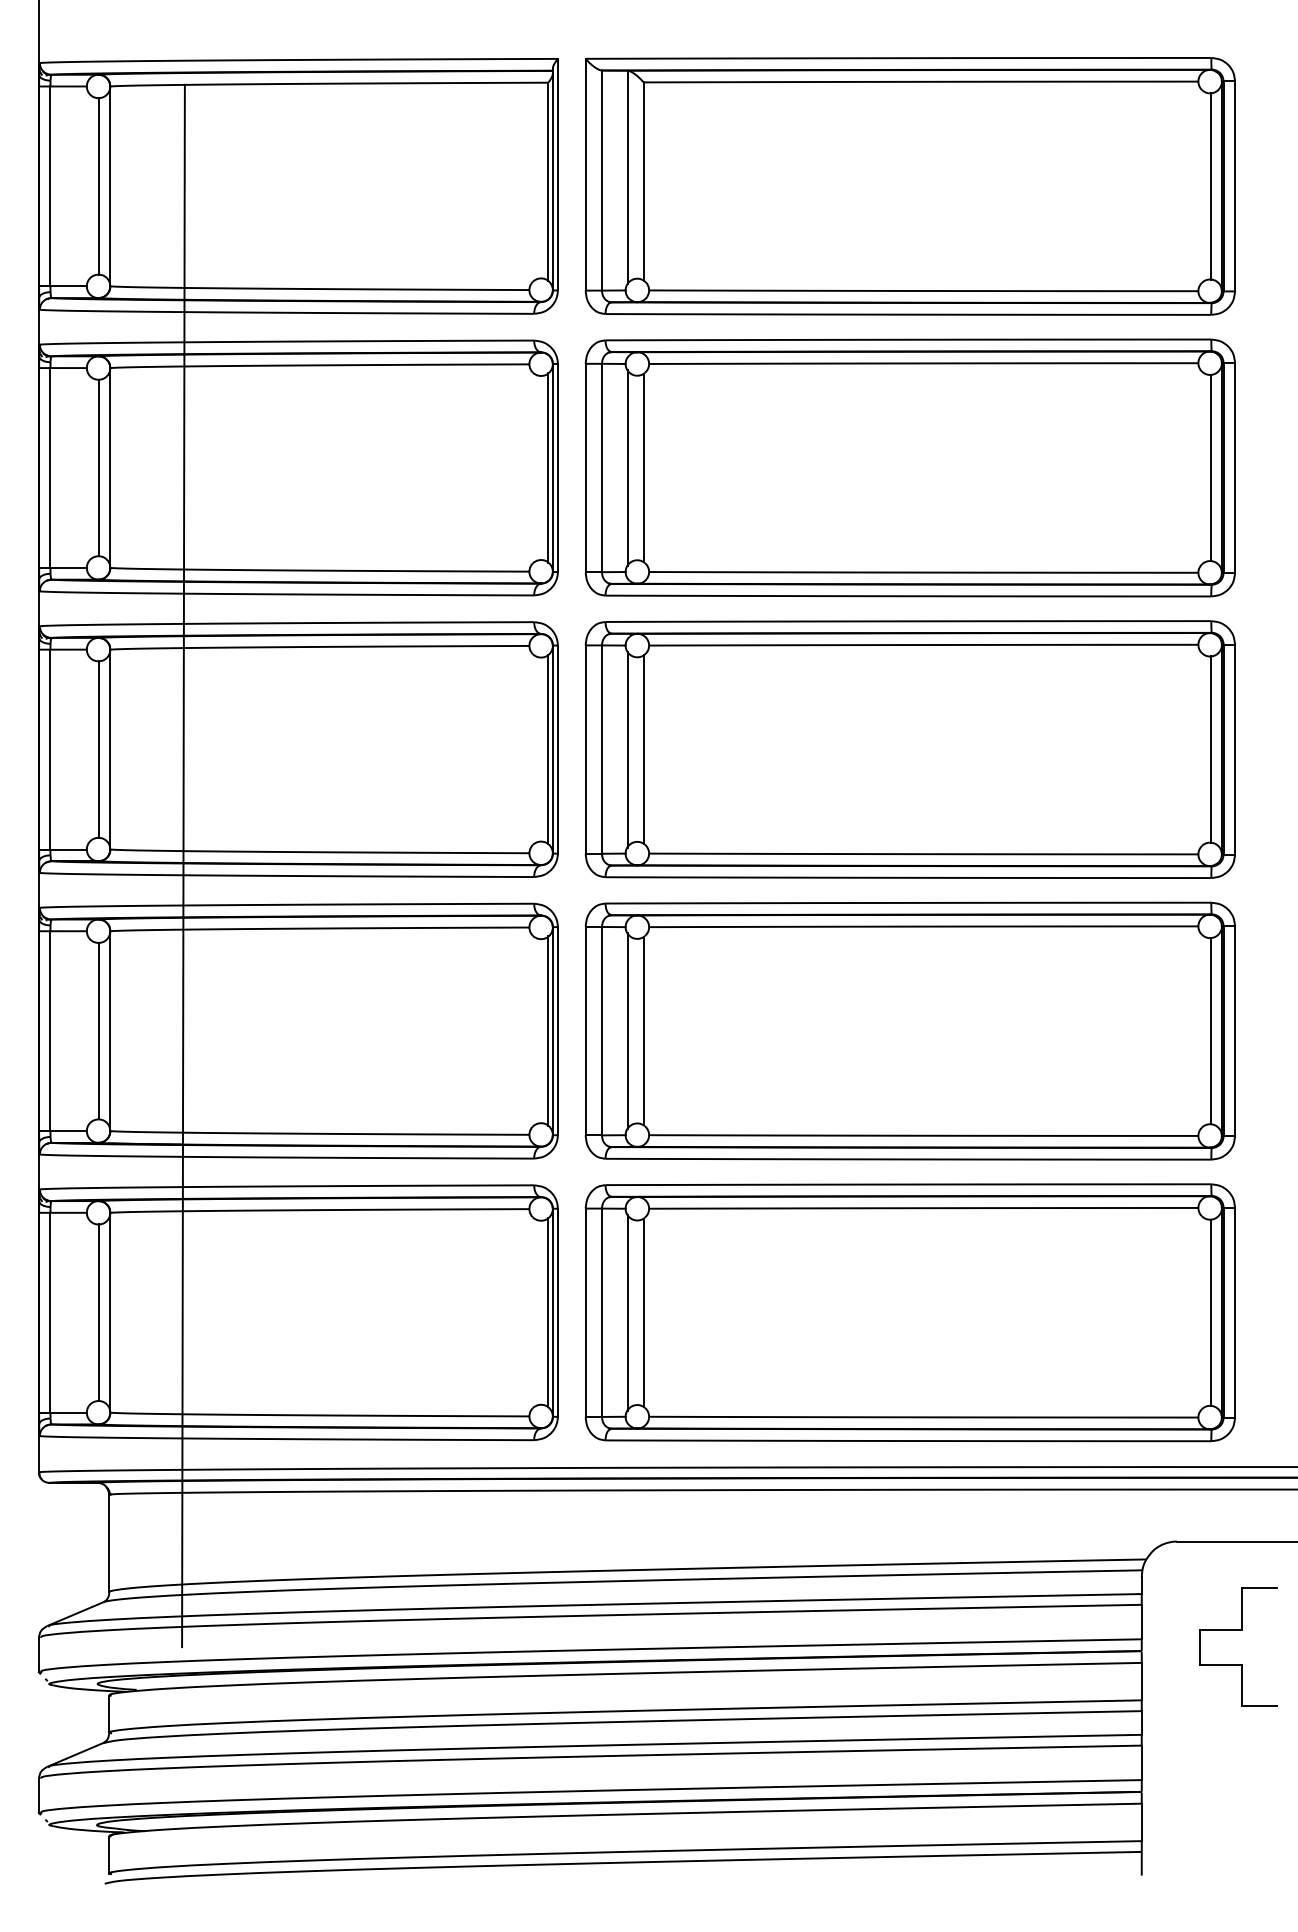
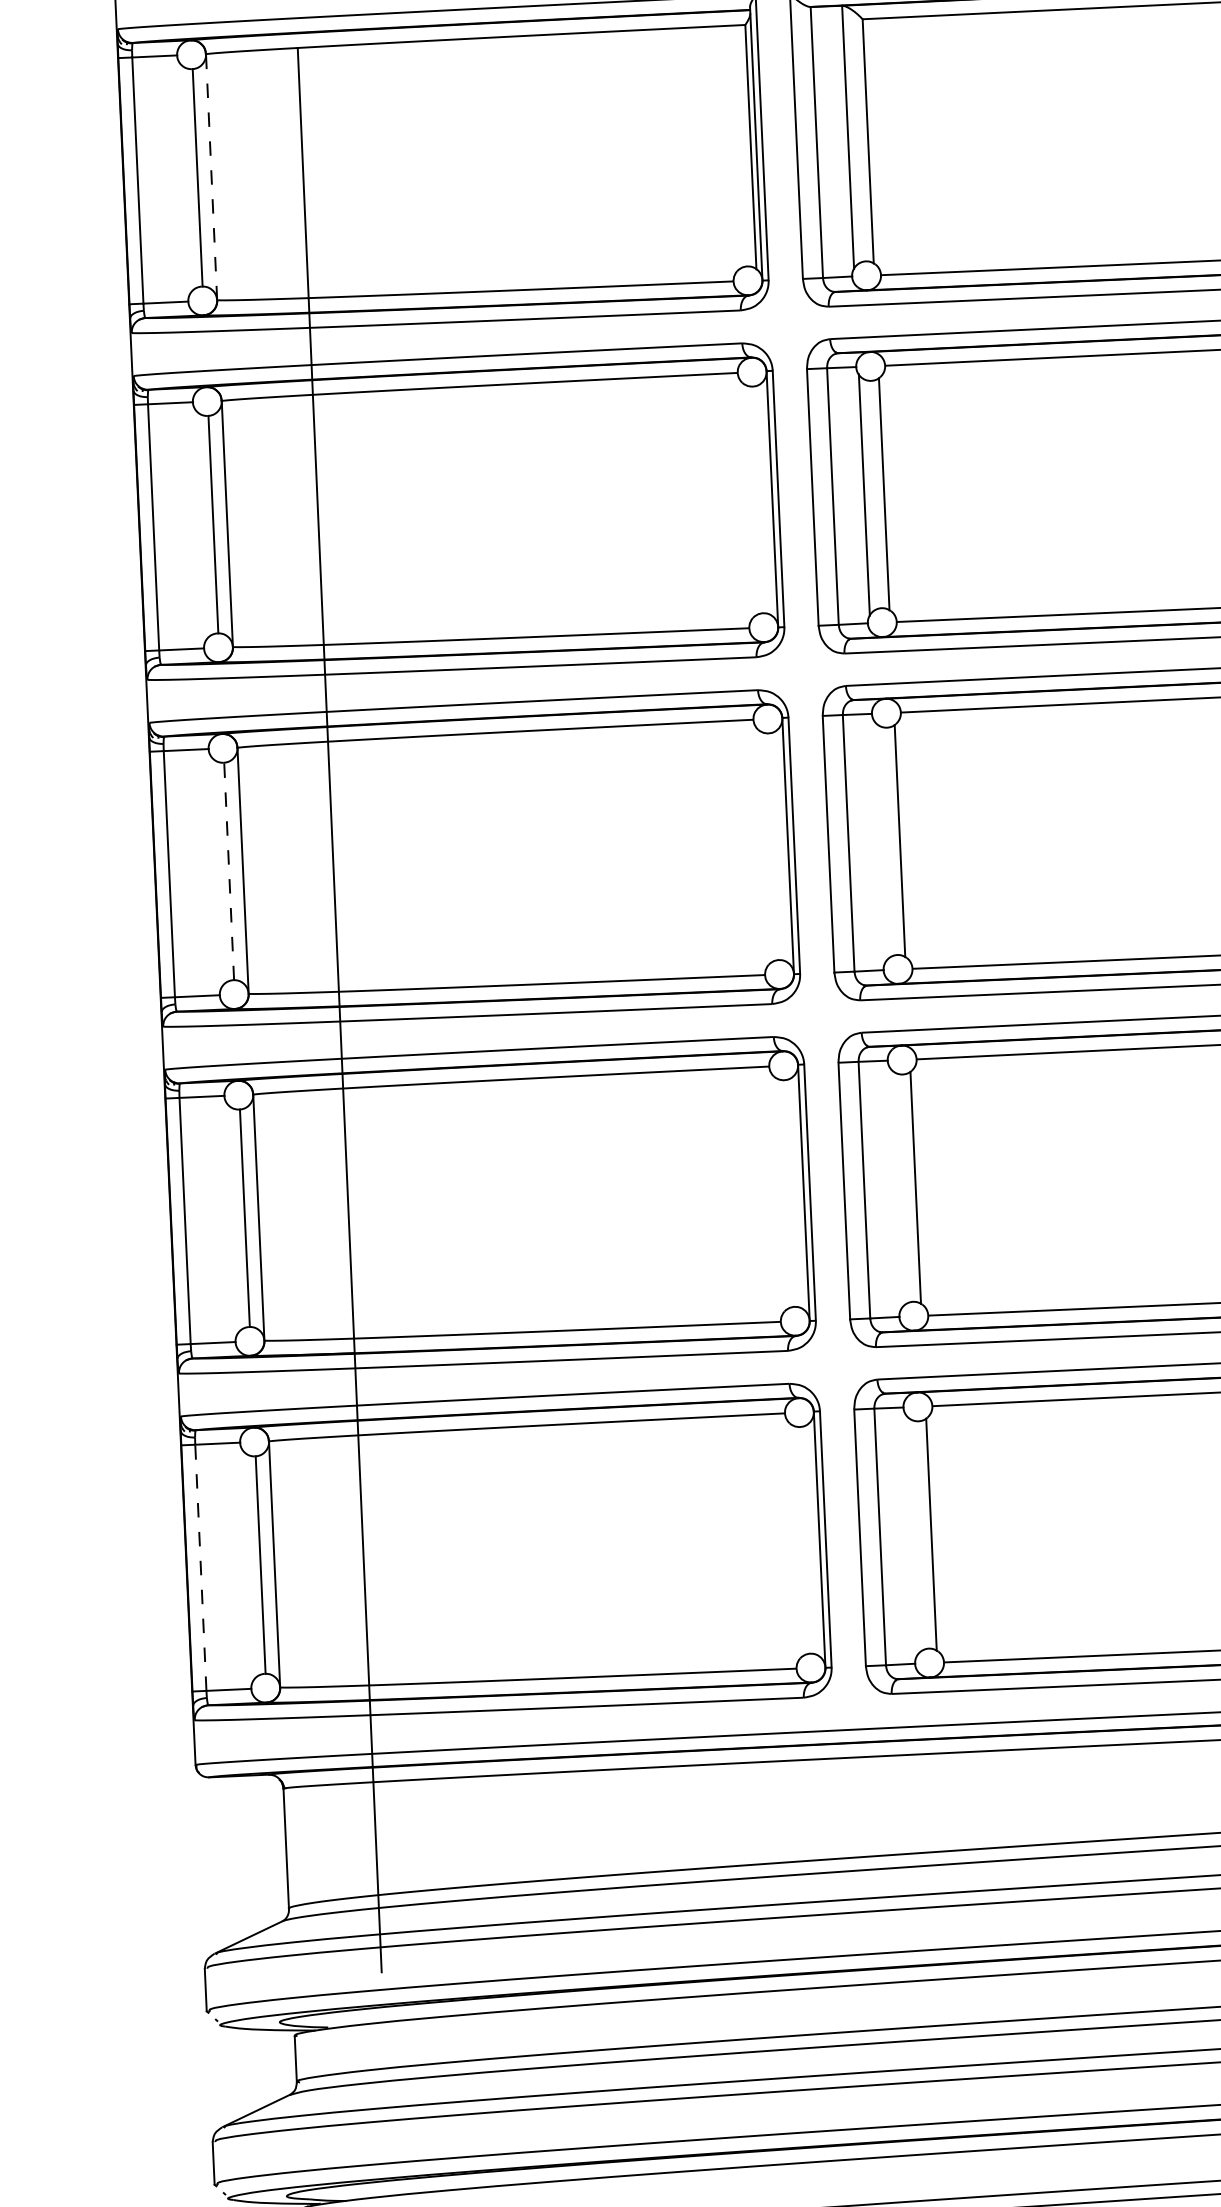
line: (110, 186) -> (211, 177), solid -> dashed
line: (548, 467) -> (767, 498), removed
line: (99, 749) -> (229, 871), solid -> dashed
line: (548, 749) -> (782, 846), removed
line: (627, 749) -> (880, 841), removed
line: (548, 1030) -> (798, 1192), removed
line: (627, 1031) -> (895, 1189), removed
line: (50, 1312) -> (200, 1567), solid -> dashed
line: (548, 1312) -> (814, 1539), removed
line: (627, 1312) -> (911, 1535), removed

